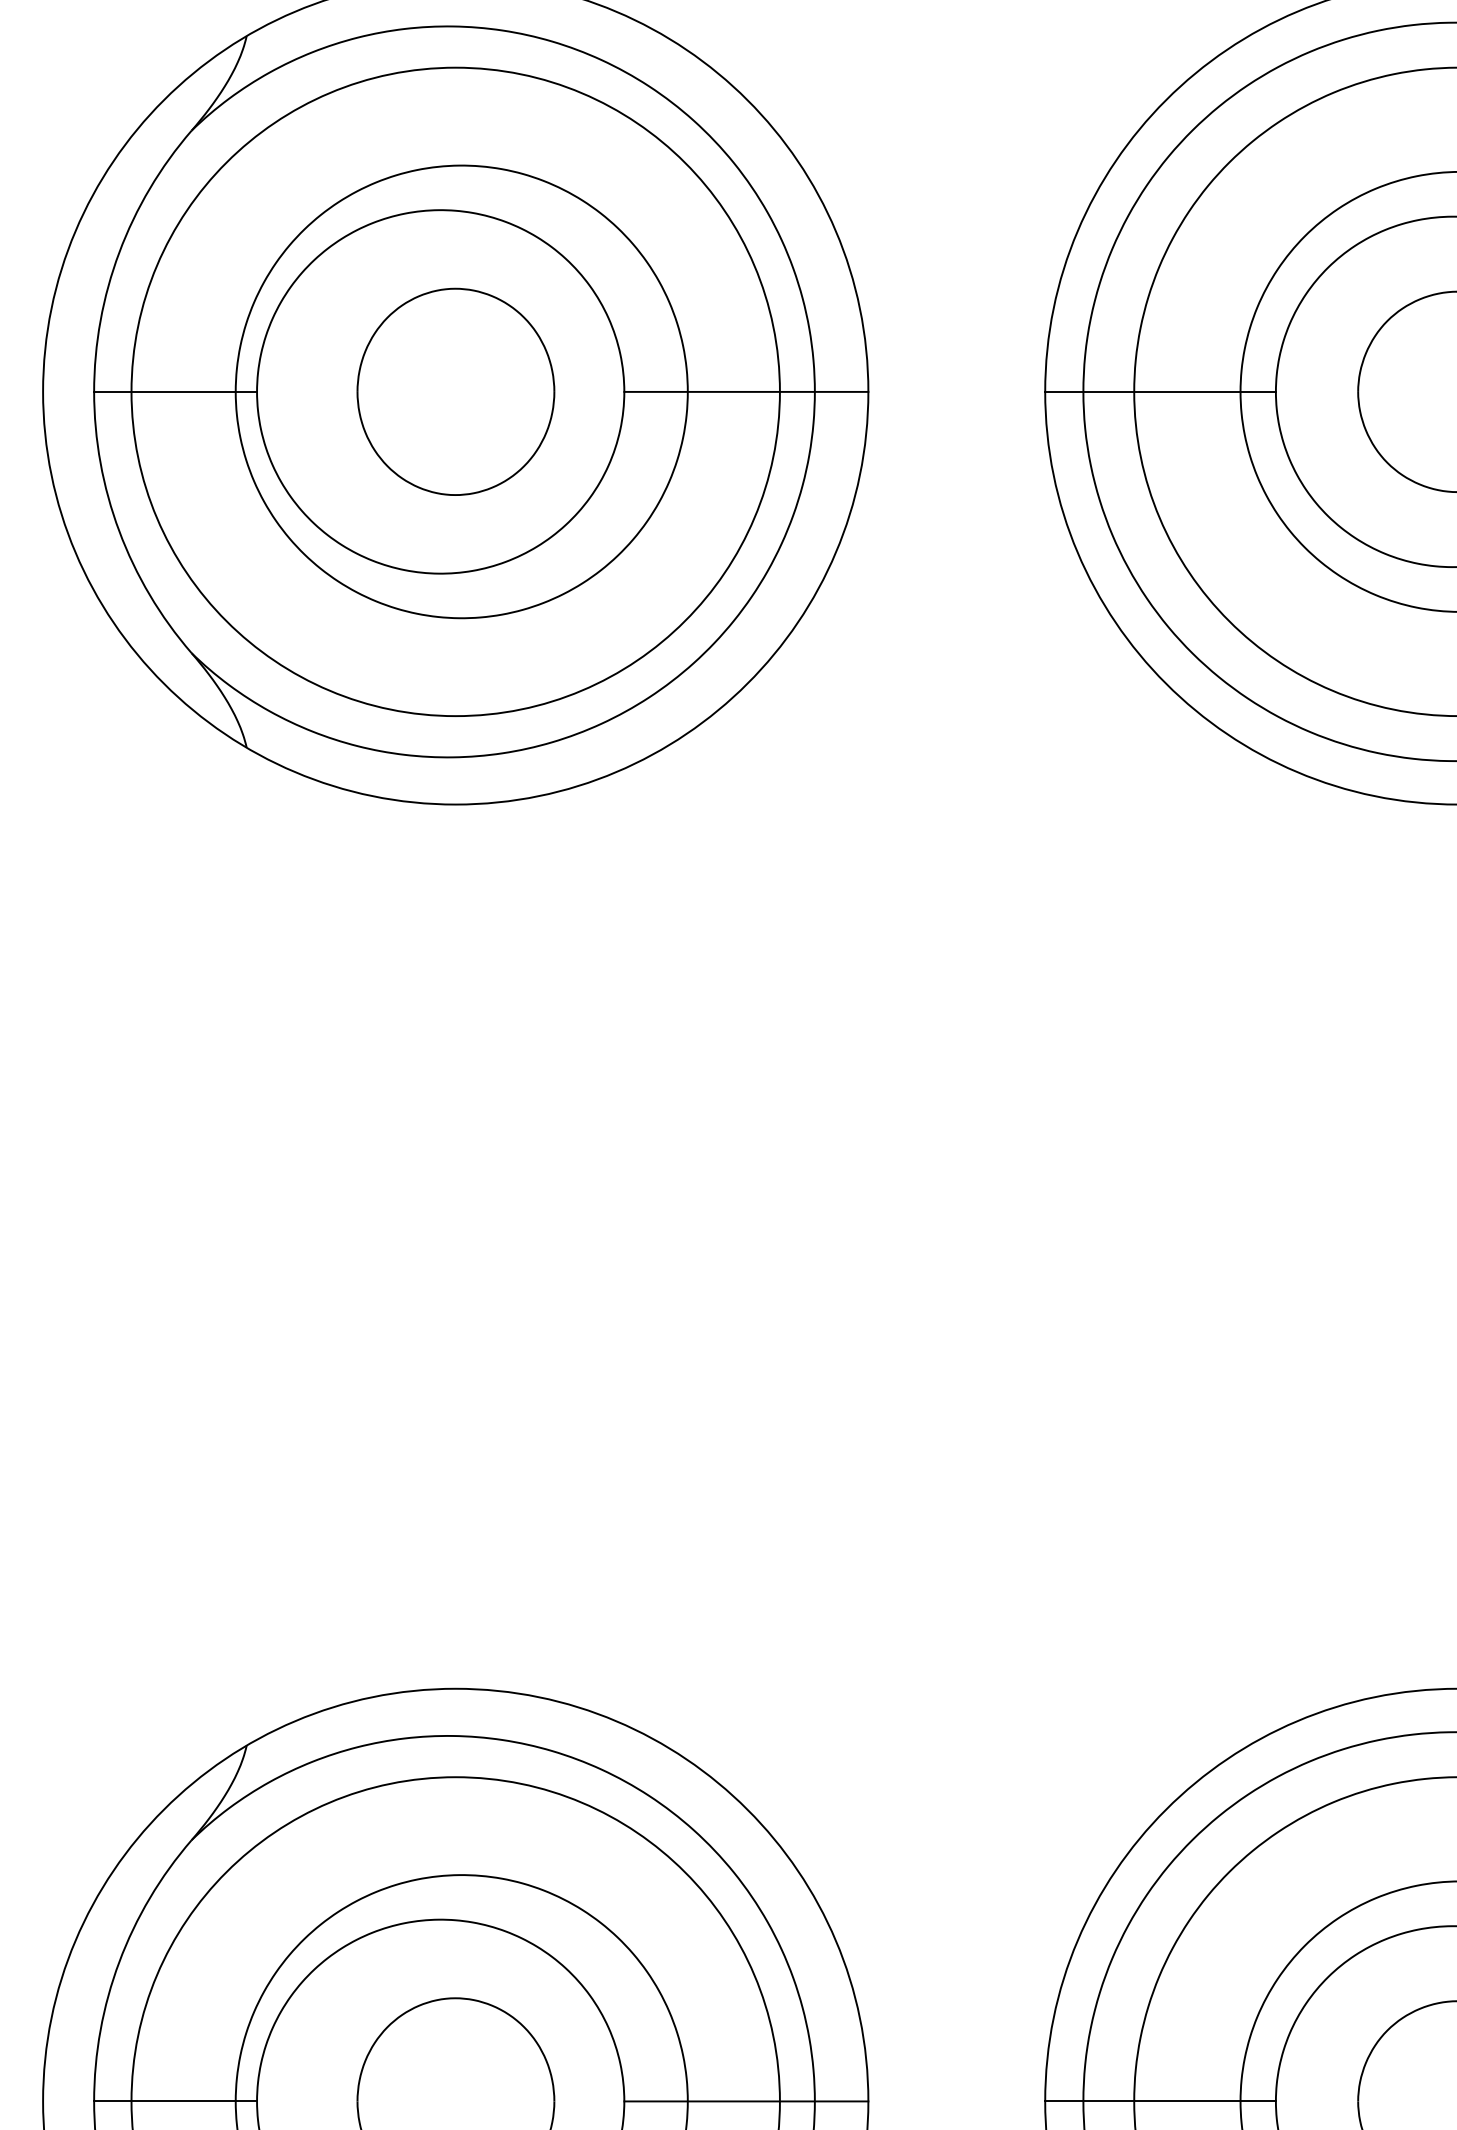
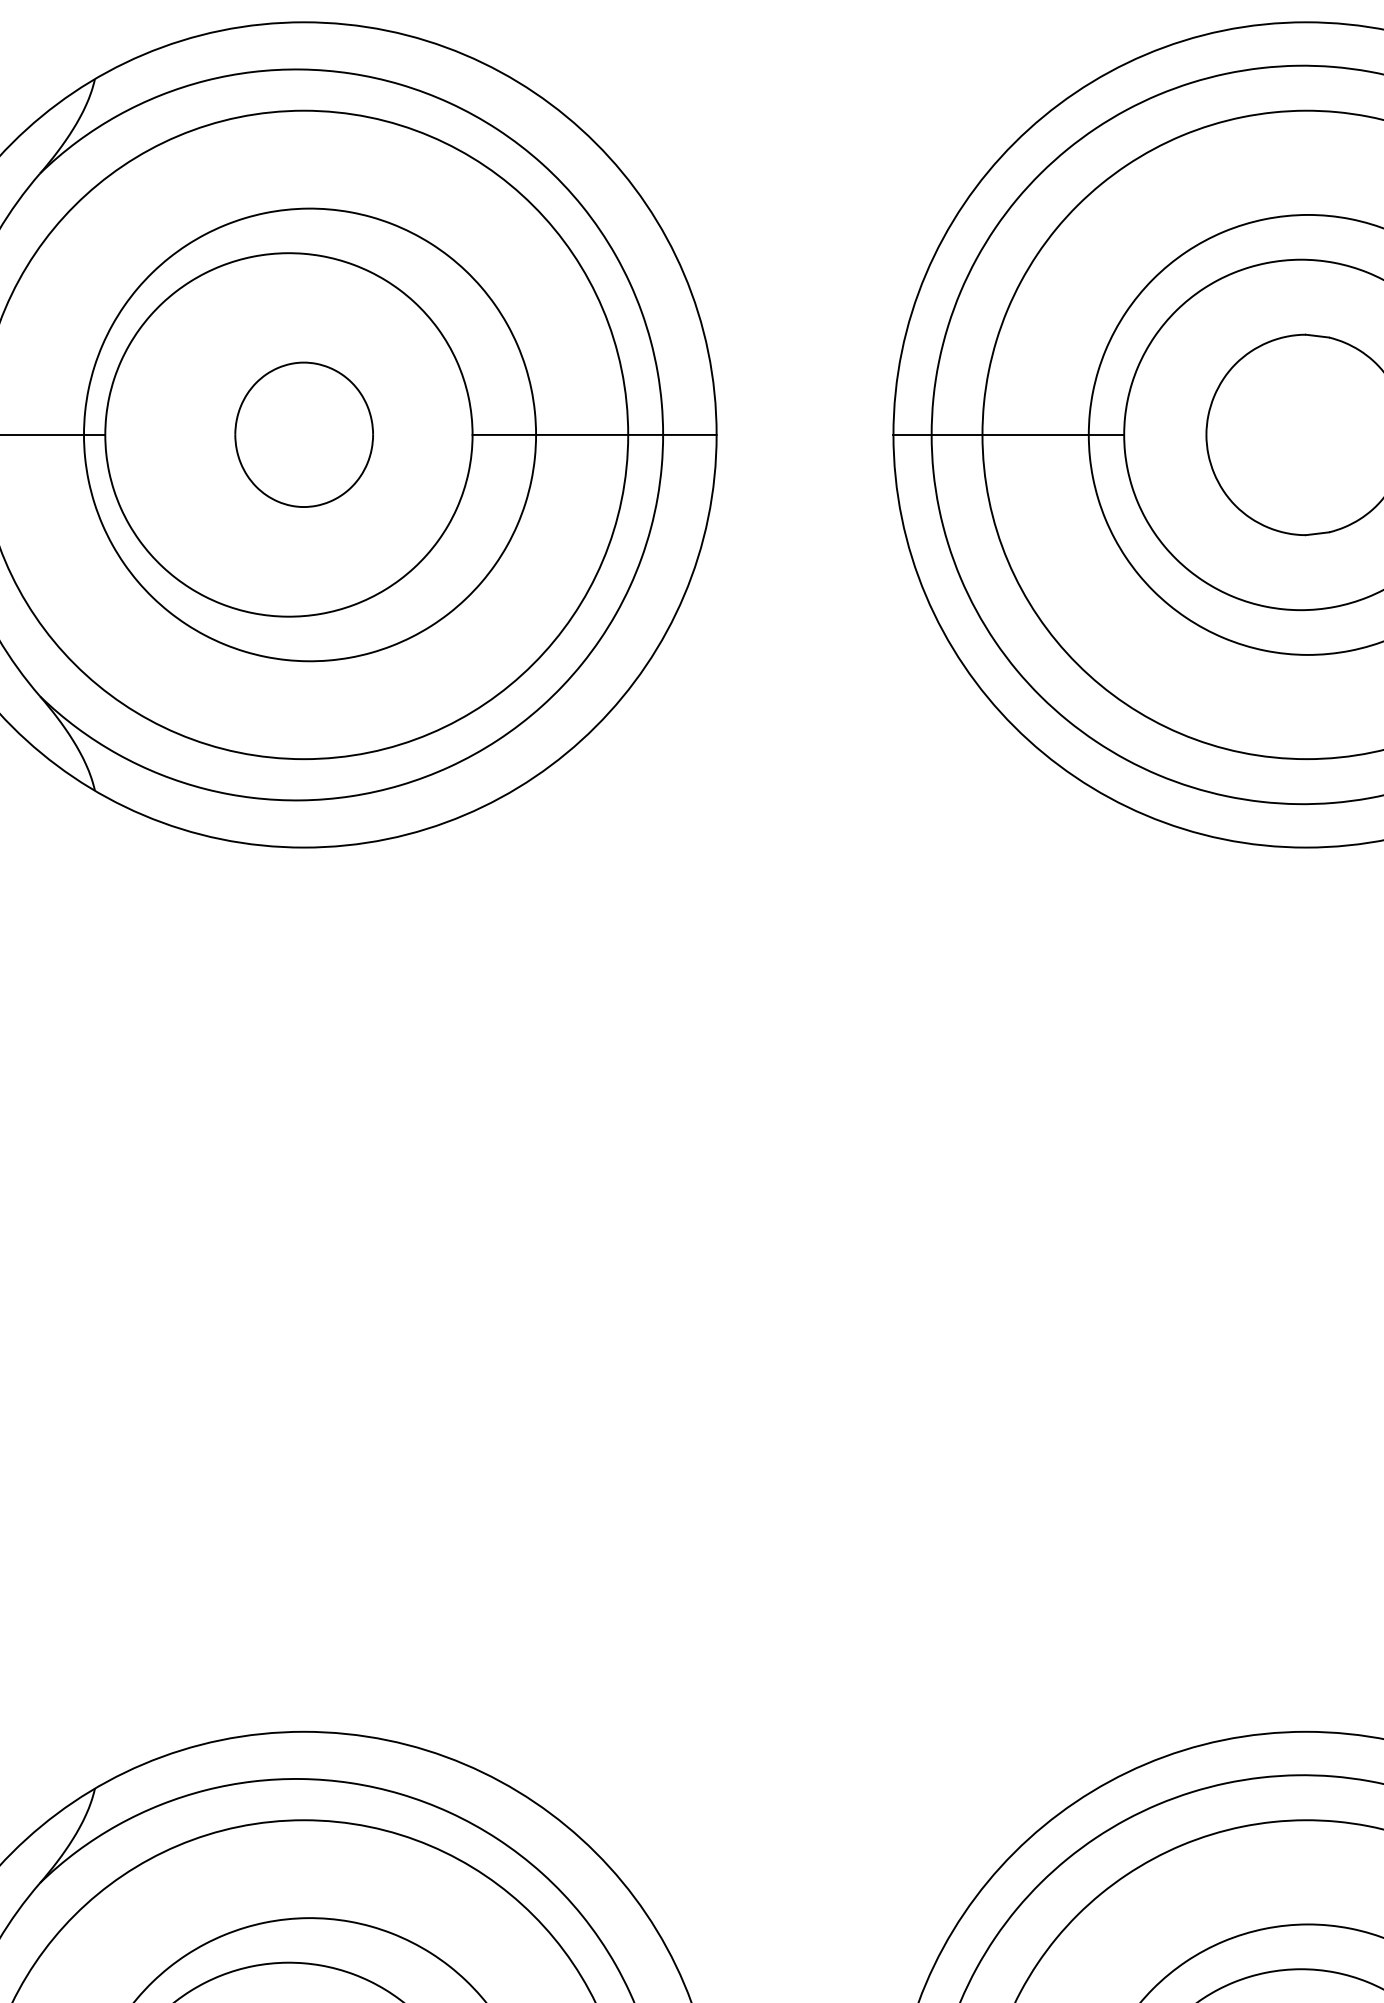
part: (455, 391) -> (303, 434), size x0.7

